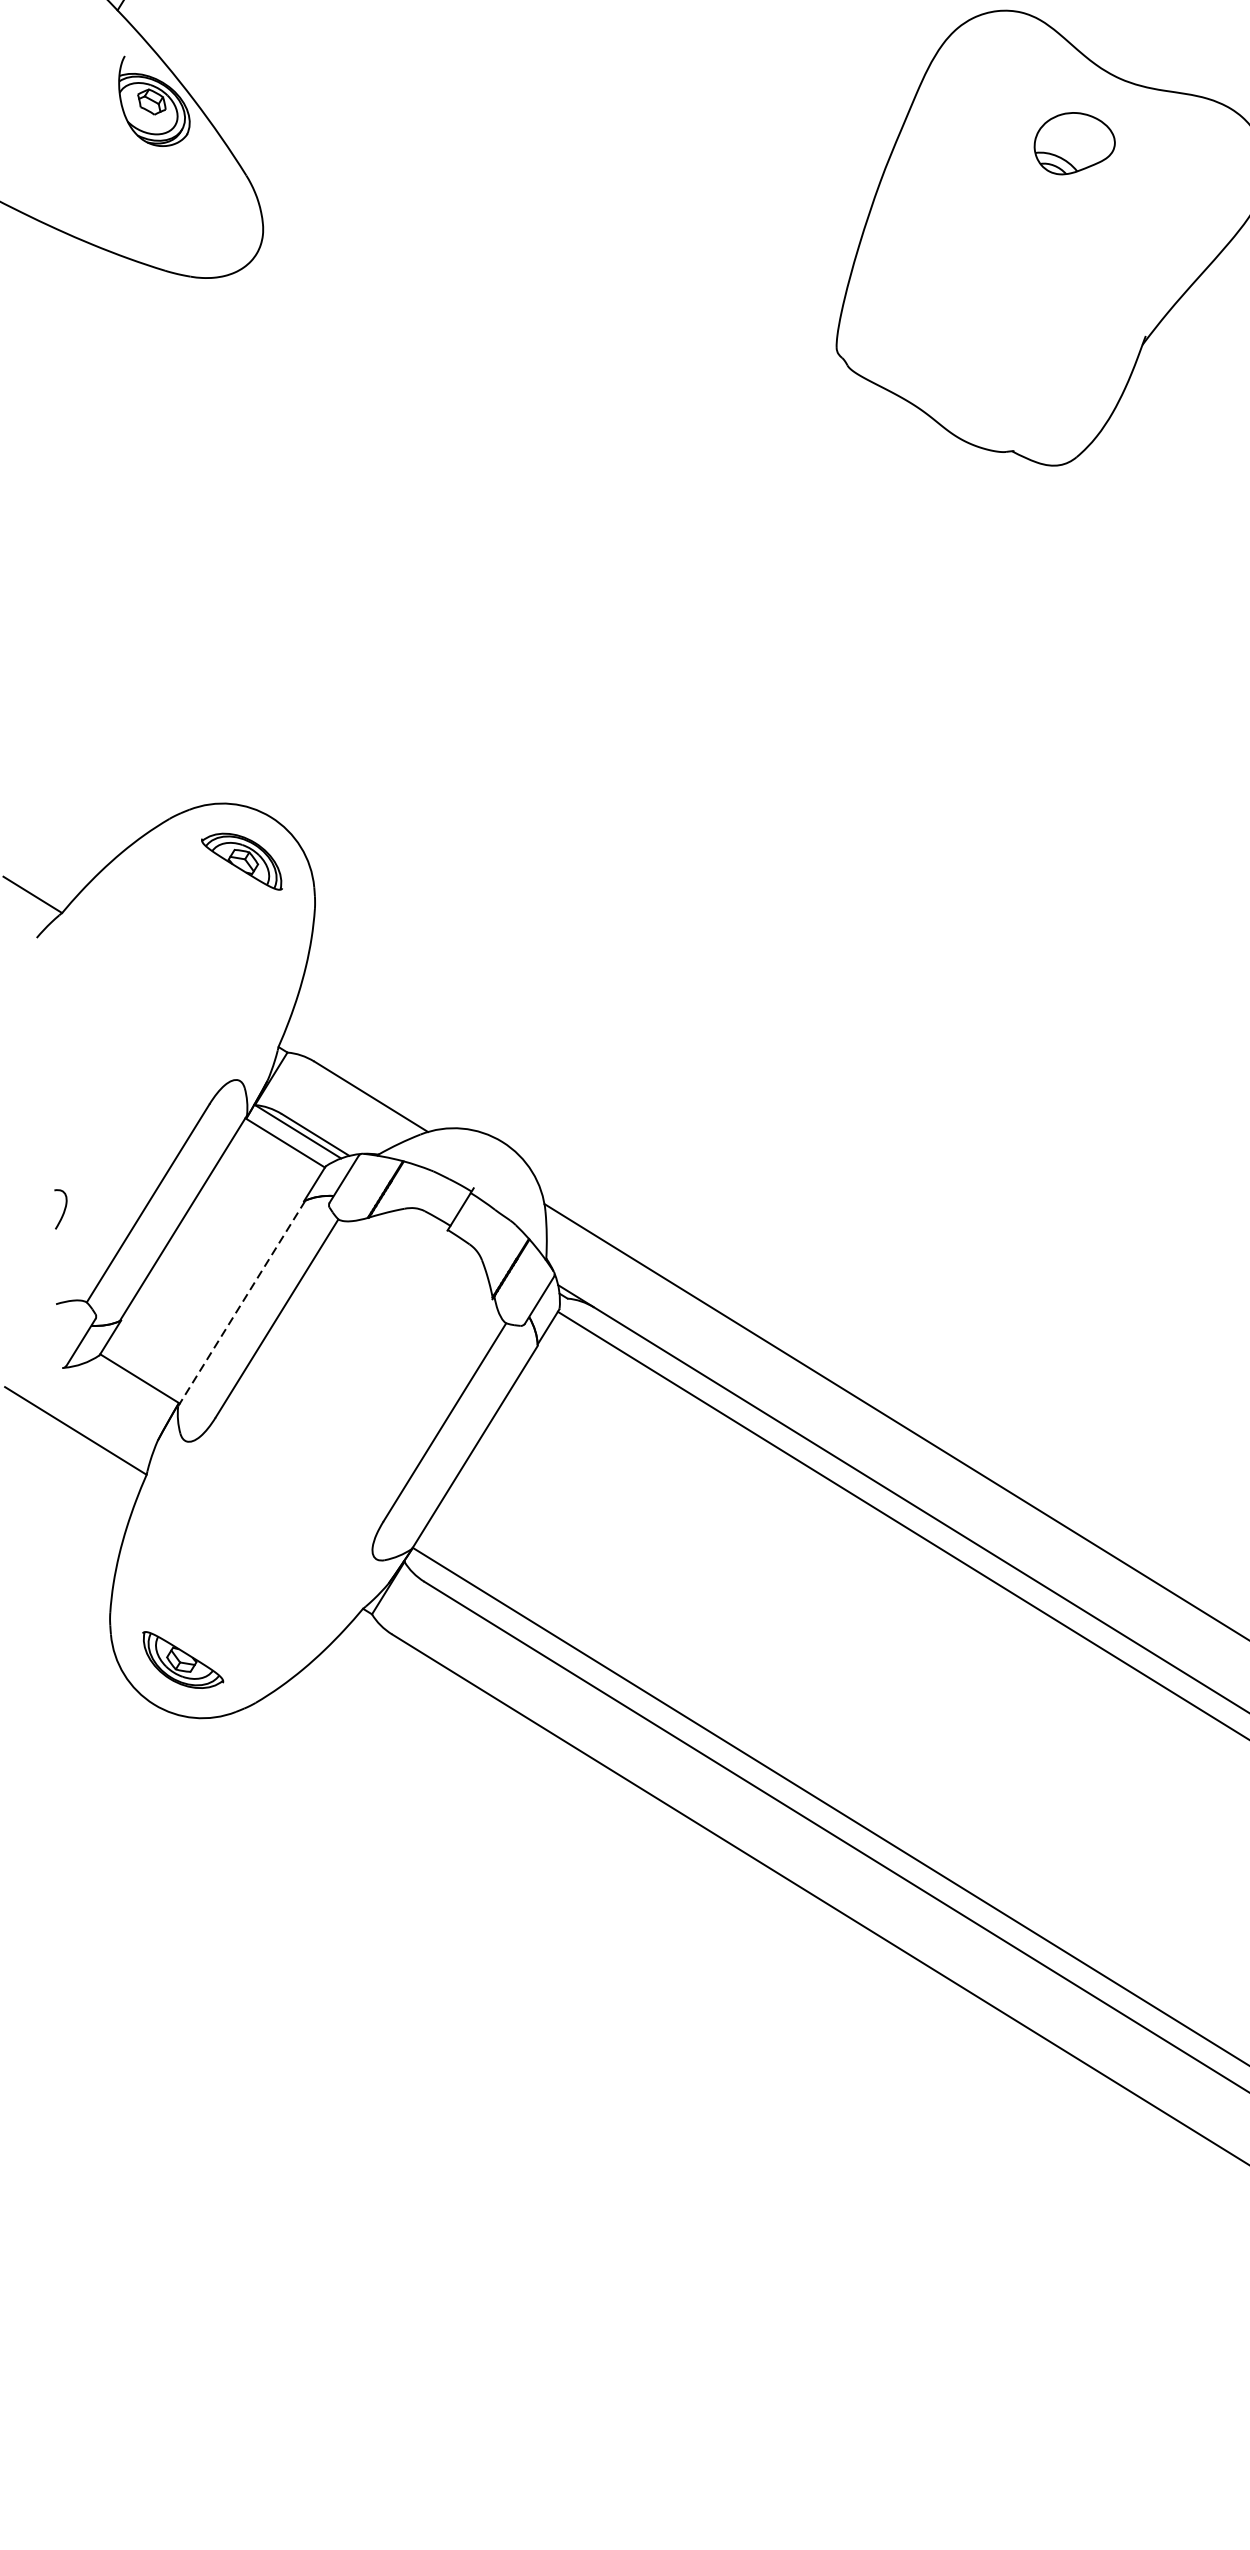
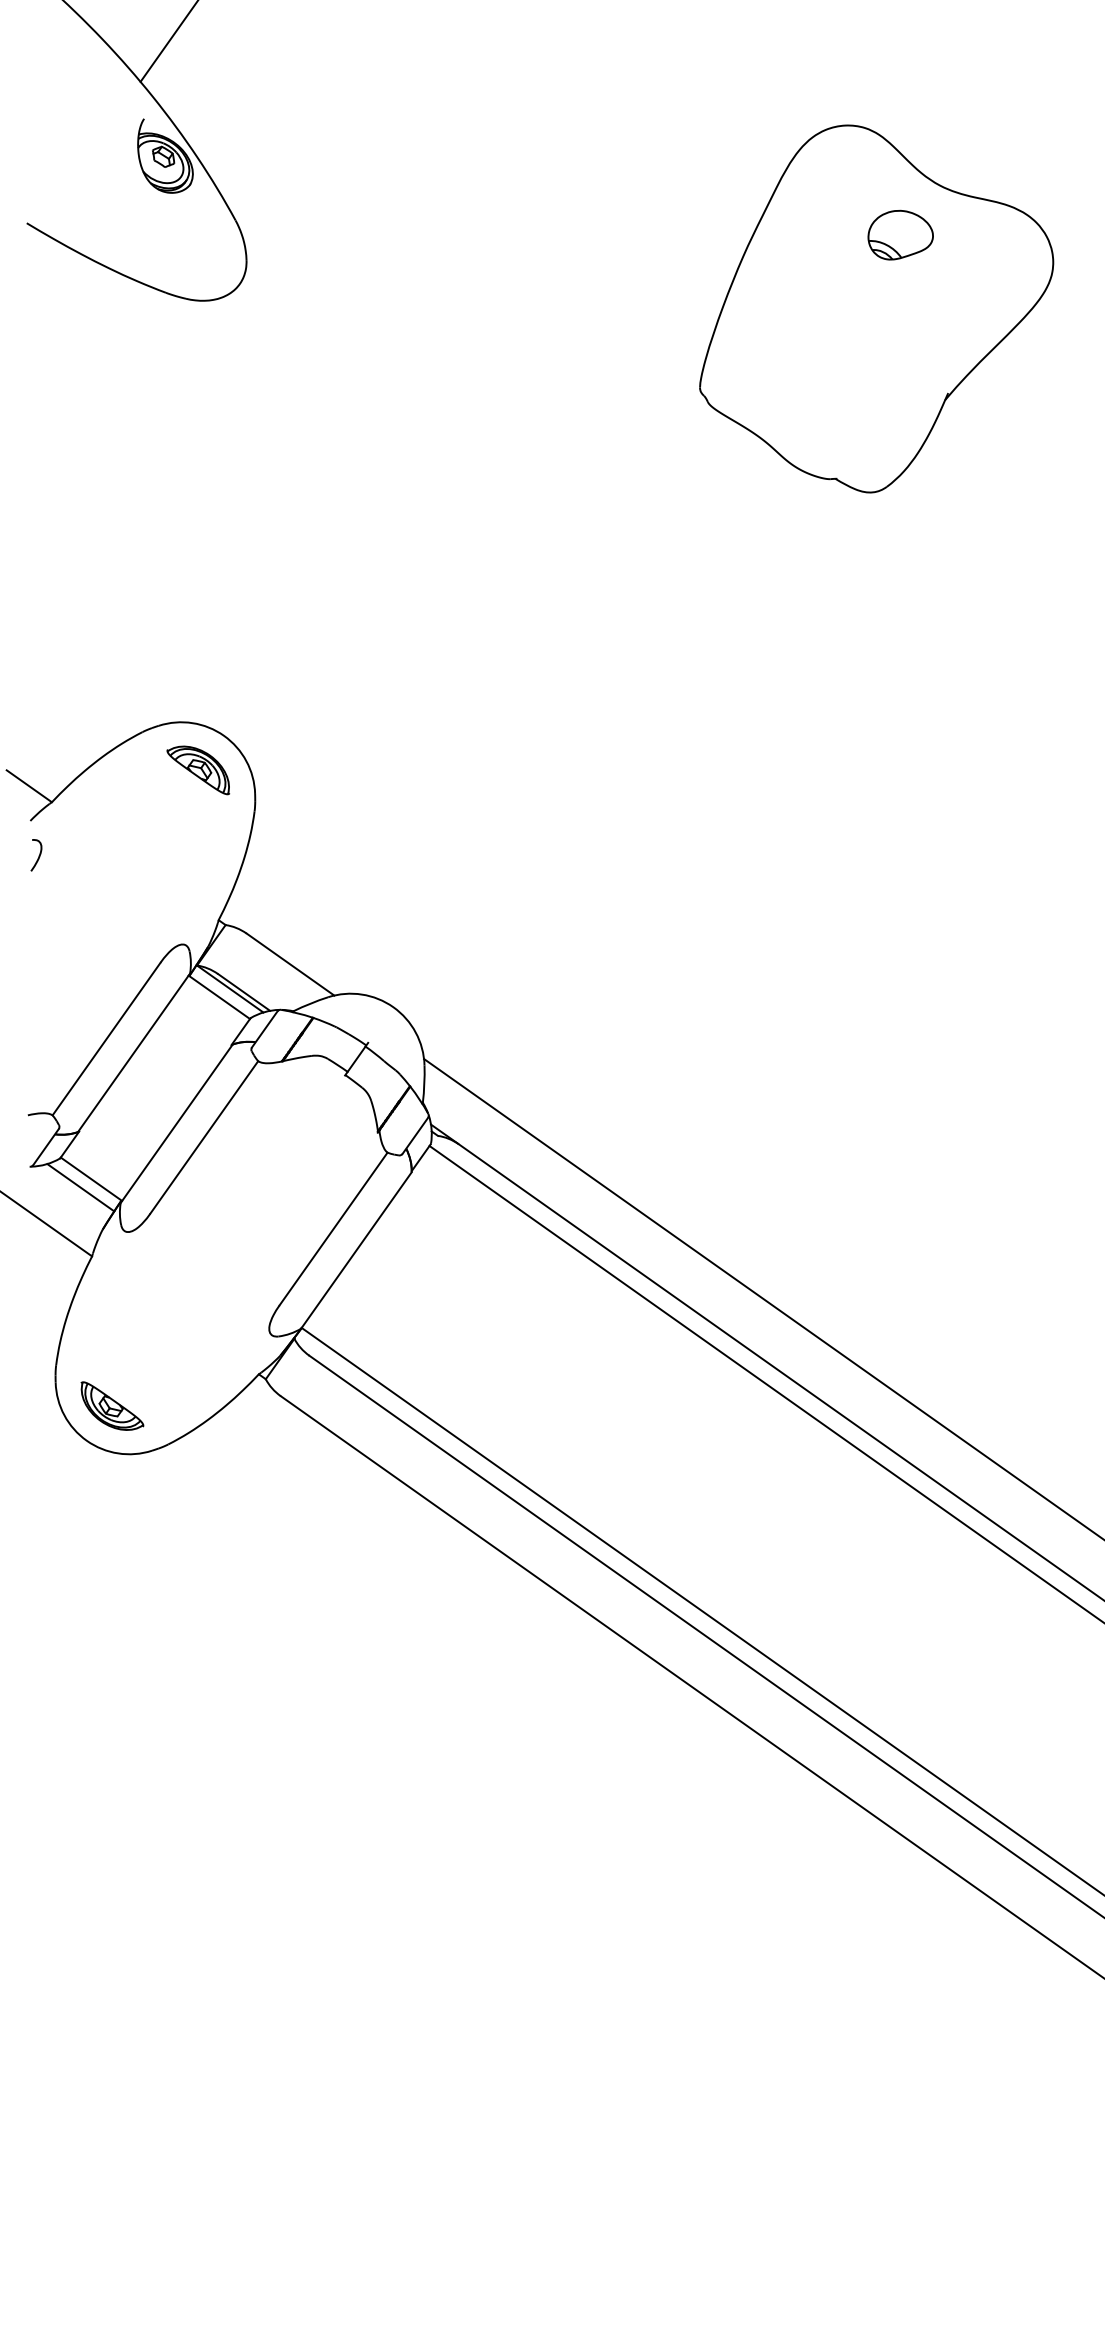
curve: (63, 1209) -> (38, 855), moved
line: (241, 1303) -> (176, 1123), dashed -> solid
line: (126, 1389) -> (80, 1187), added

